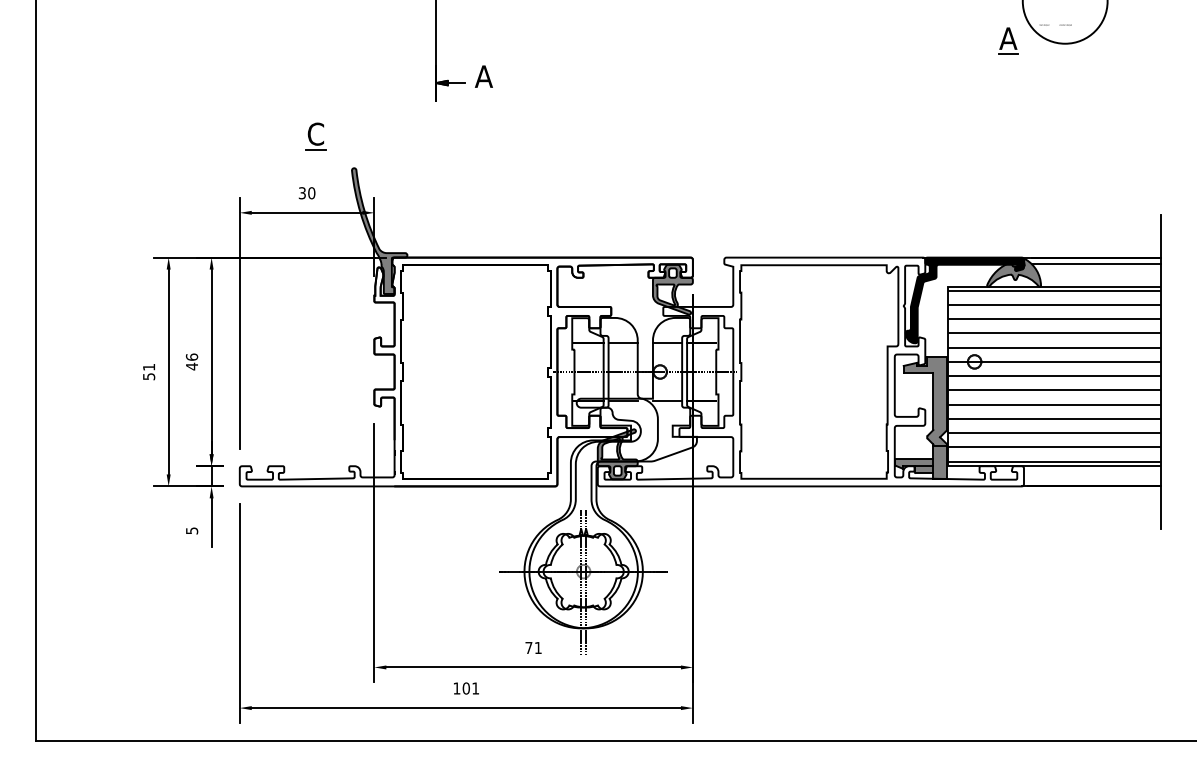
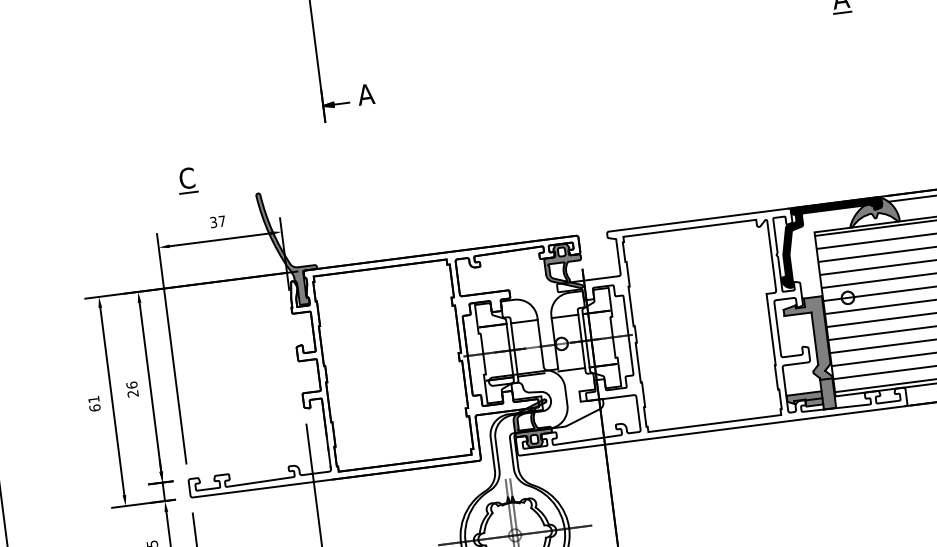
part: (315, 136) -> (187, 180), moved
text: (311, 193) -> (222, 221), 30 -> 37
text: (191, 366) -> (132, 393), 46 -> 26
text: (149, 376) -> (95, 407), 51 -> 61

